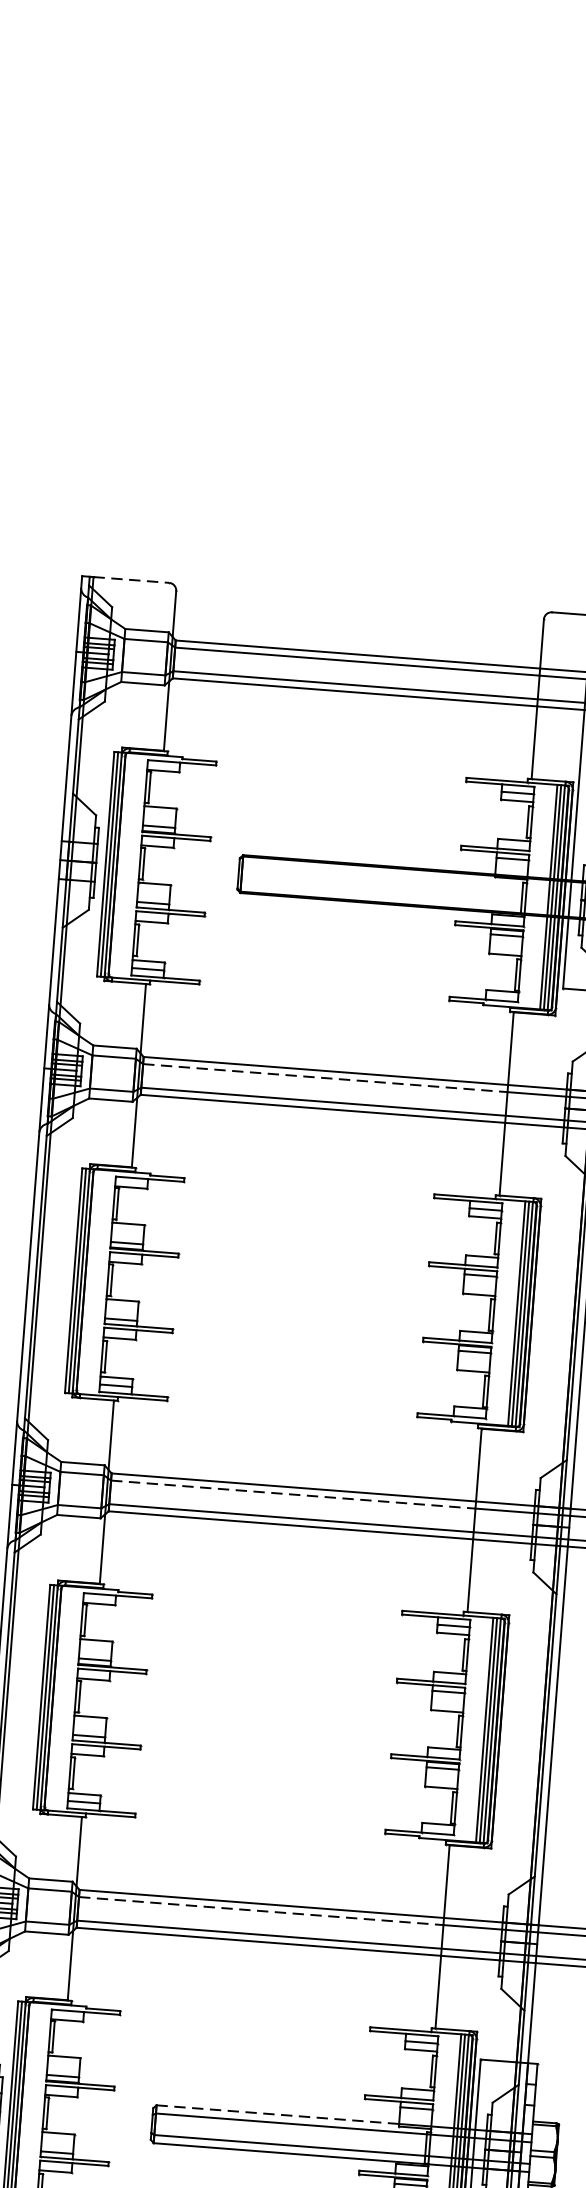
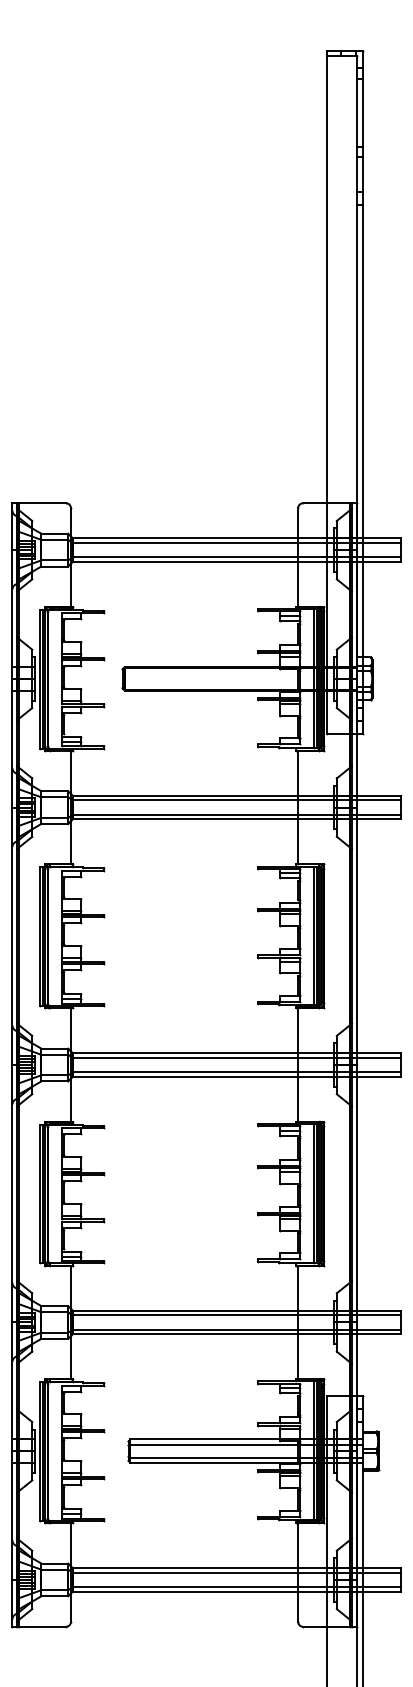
line: (132, 580) -> (43, 503), dashed -> solid
line: (325, 1078) -> (185, 800), dashed -> solid
line: (293, 1494) -> (185, 1057), dashed -> solid
line: (261, 1911) -> (185, 1315), dashed -> solid
line: (278, 2114) -> (205, 1439), dashed -> solid

